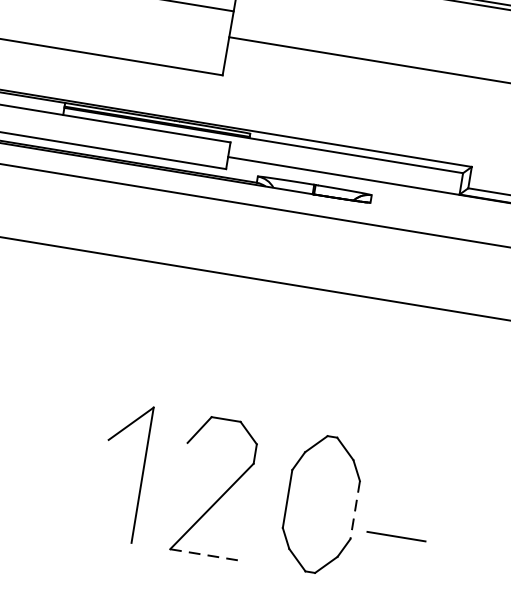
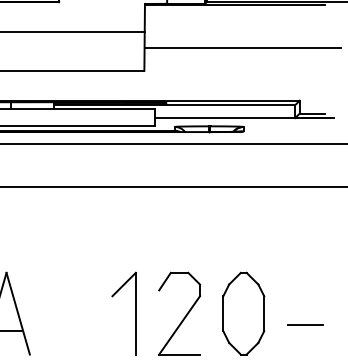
line: (355, 511) -> (264, 314), dashed -> solid
line: (397, 535) -> (305, 324), moved
line: (203, 554) -> (179, 354), dashed -> solid

